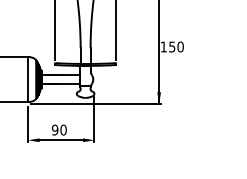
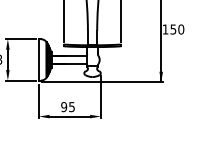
text: (63, 129) -> (71, 106), 90 -> 95

